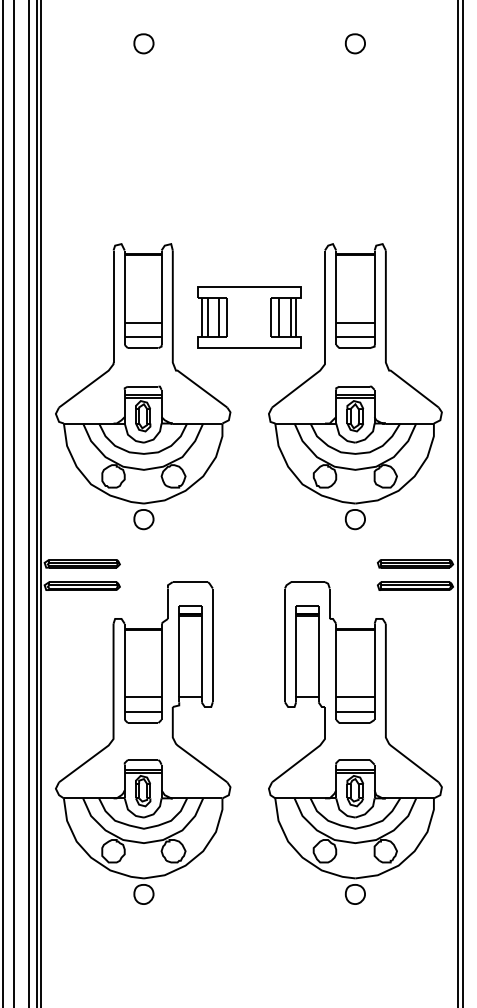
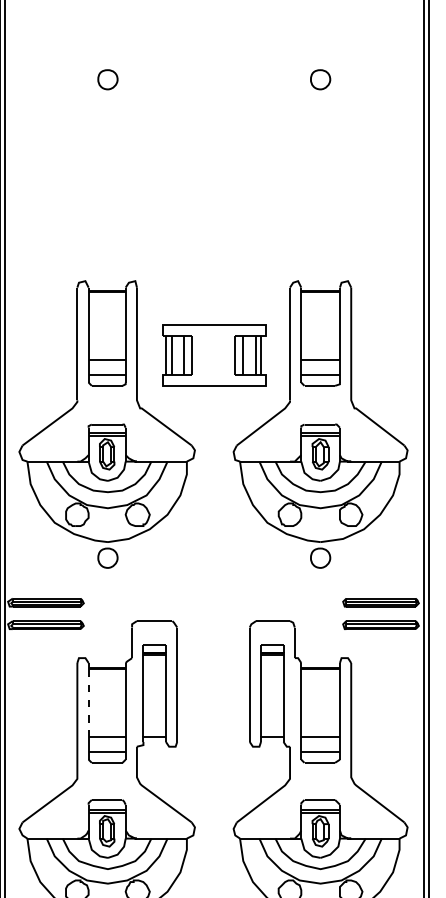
line: (124, 663) -> (88, 702), solid -> dashed

